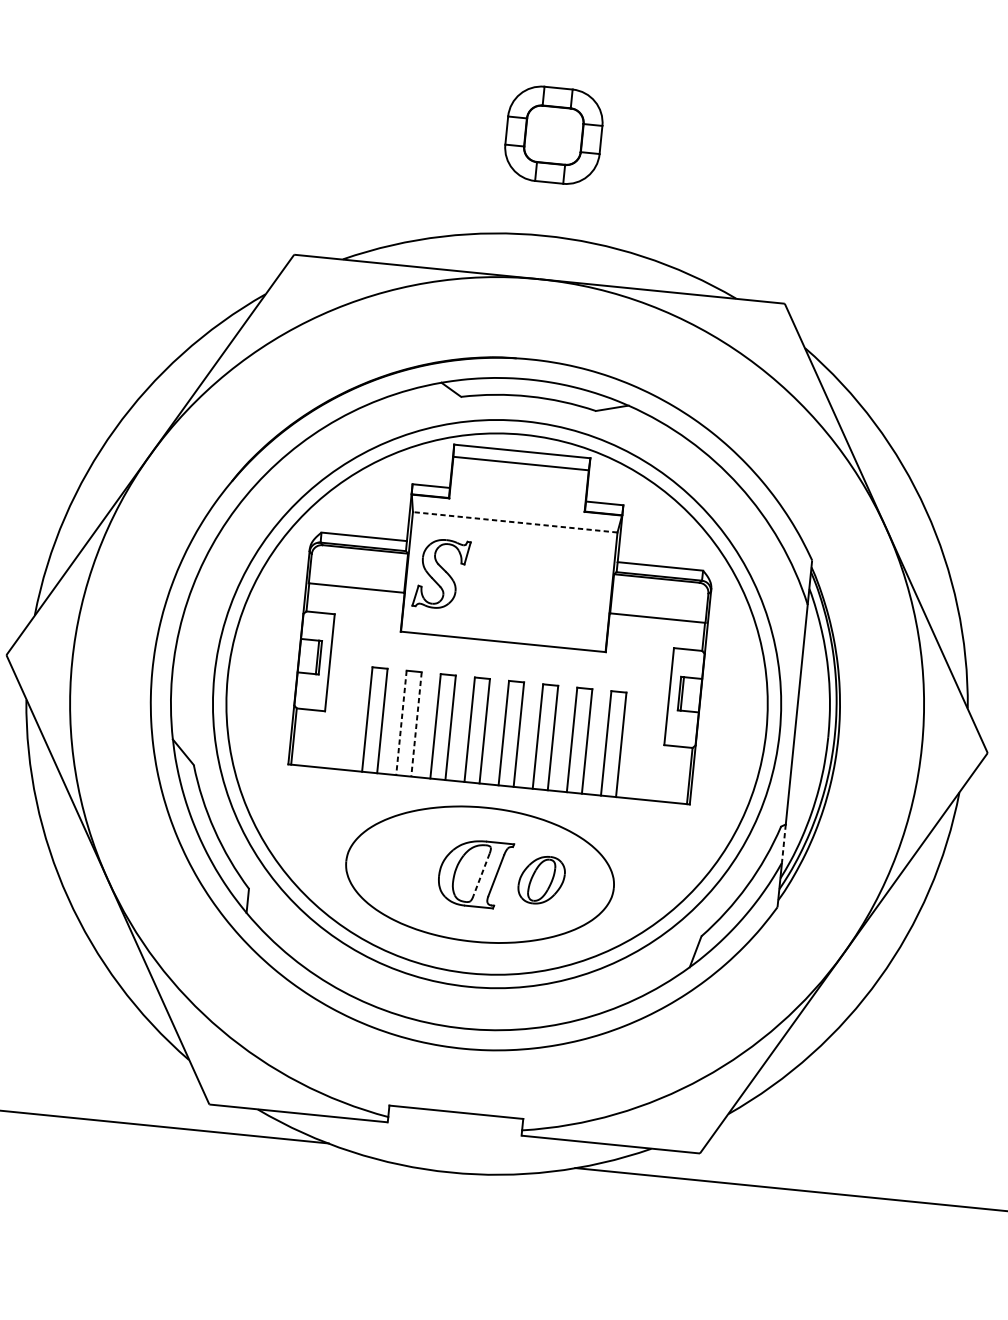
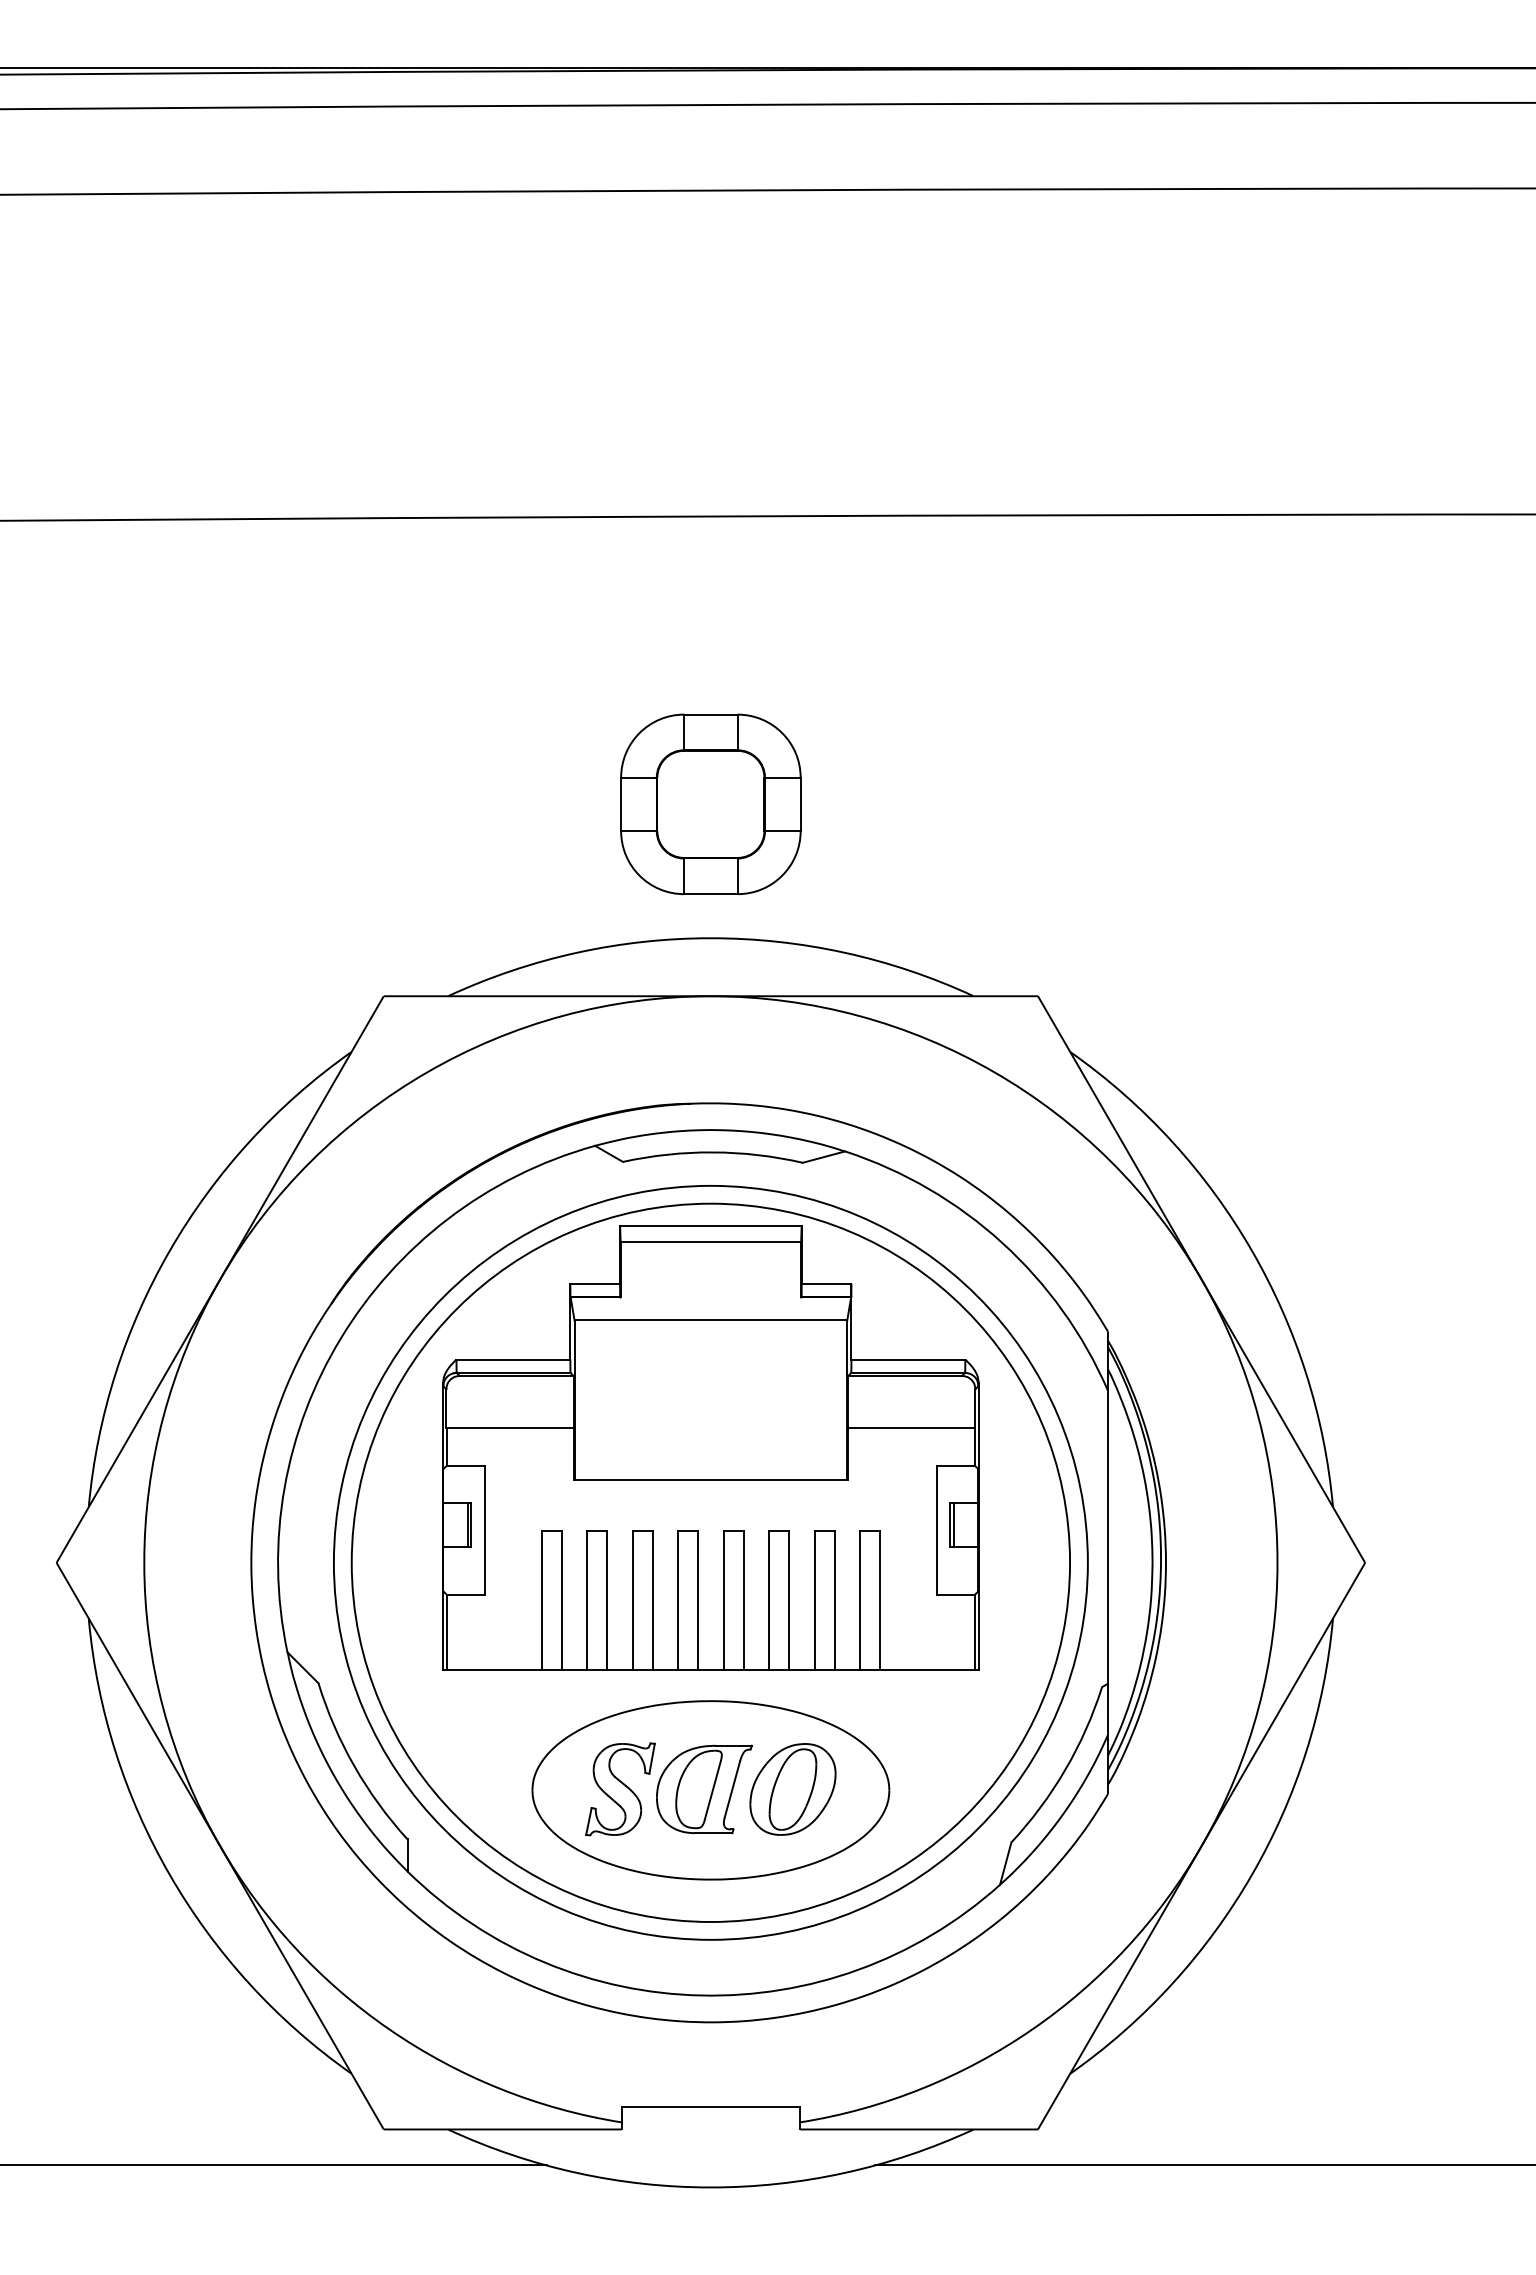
part: (553, 134) -> (710, 803), size x1.43
line: (514, 522) -> (710, 1320), dashed -> solid
part: (441, 574) -> (620, 1789), moved
line: (401, 723) -> (587, 1600), dashed -> solid
line: (416, 724) -> (607, 1600), dashed -> solid
line: (783, 843) -> (1107, 1709), dashed -> solid
line: (481, 874) -> (712, 1790), dashed -> solid
part: (541, 880) -> (792, 1789), size x1.43

